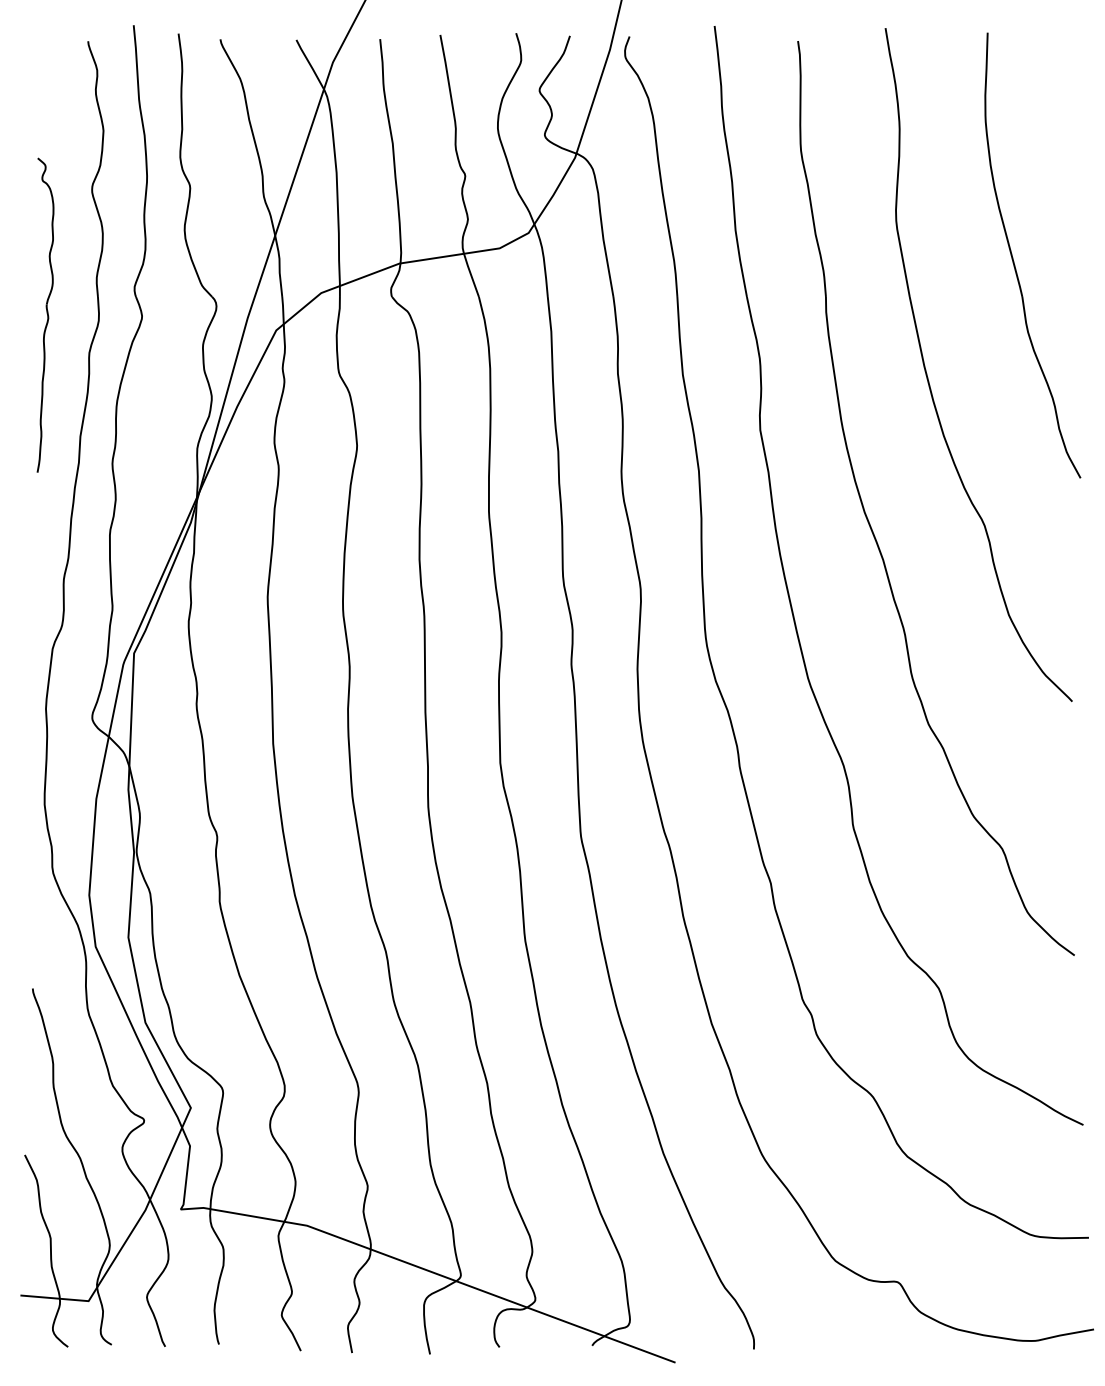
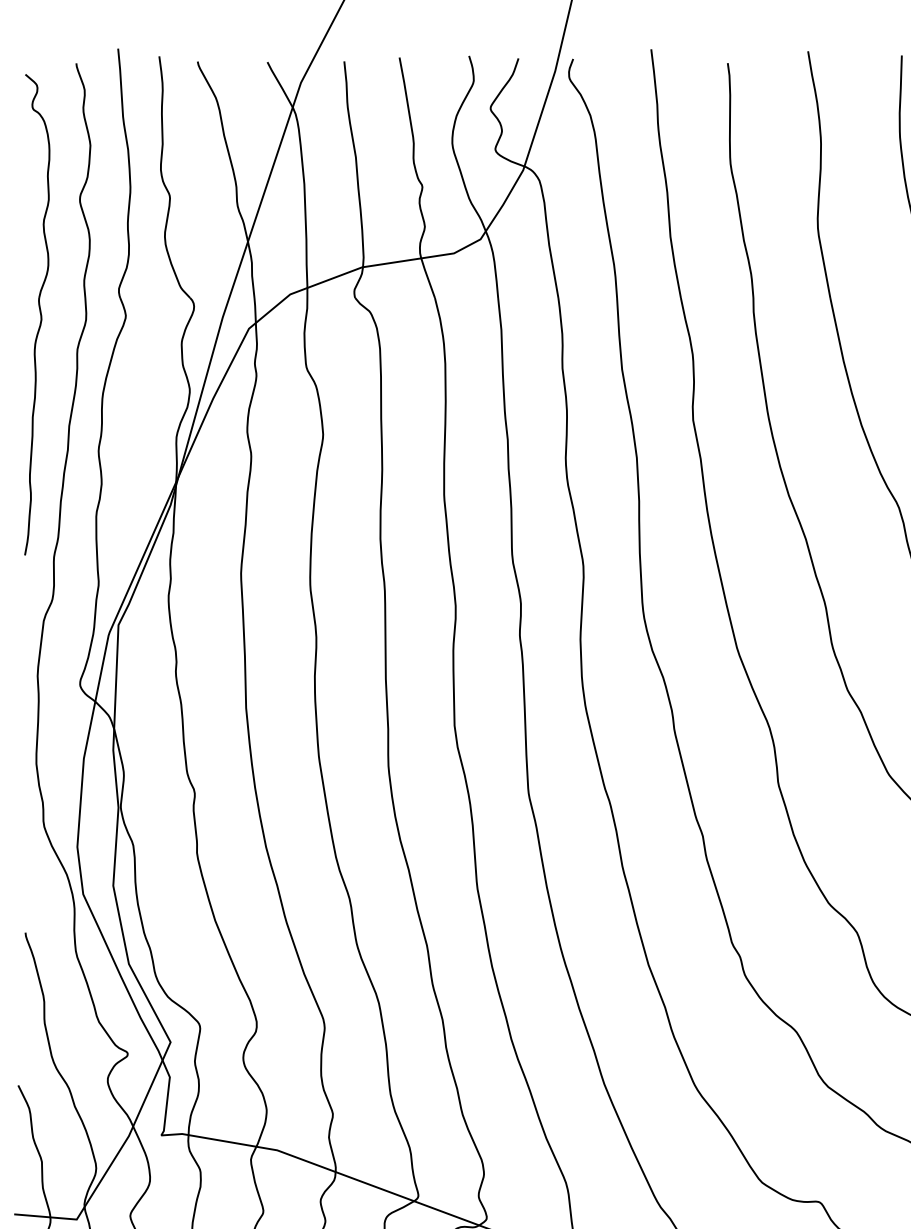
part: (45, 315) -> (37, 315), size x1.67

